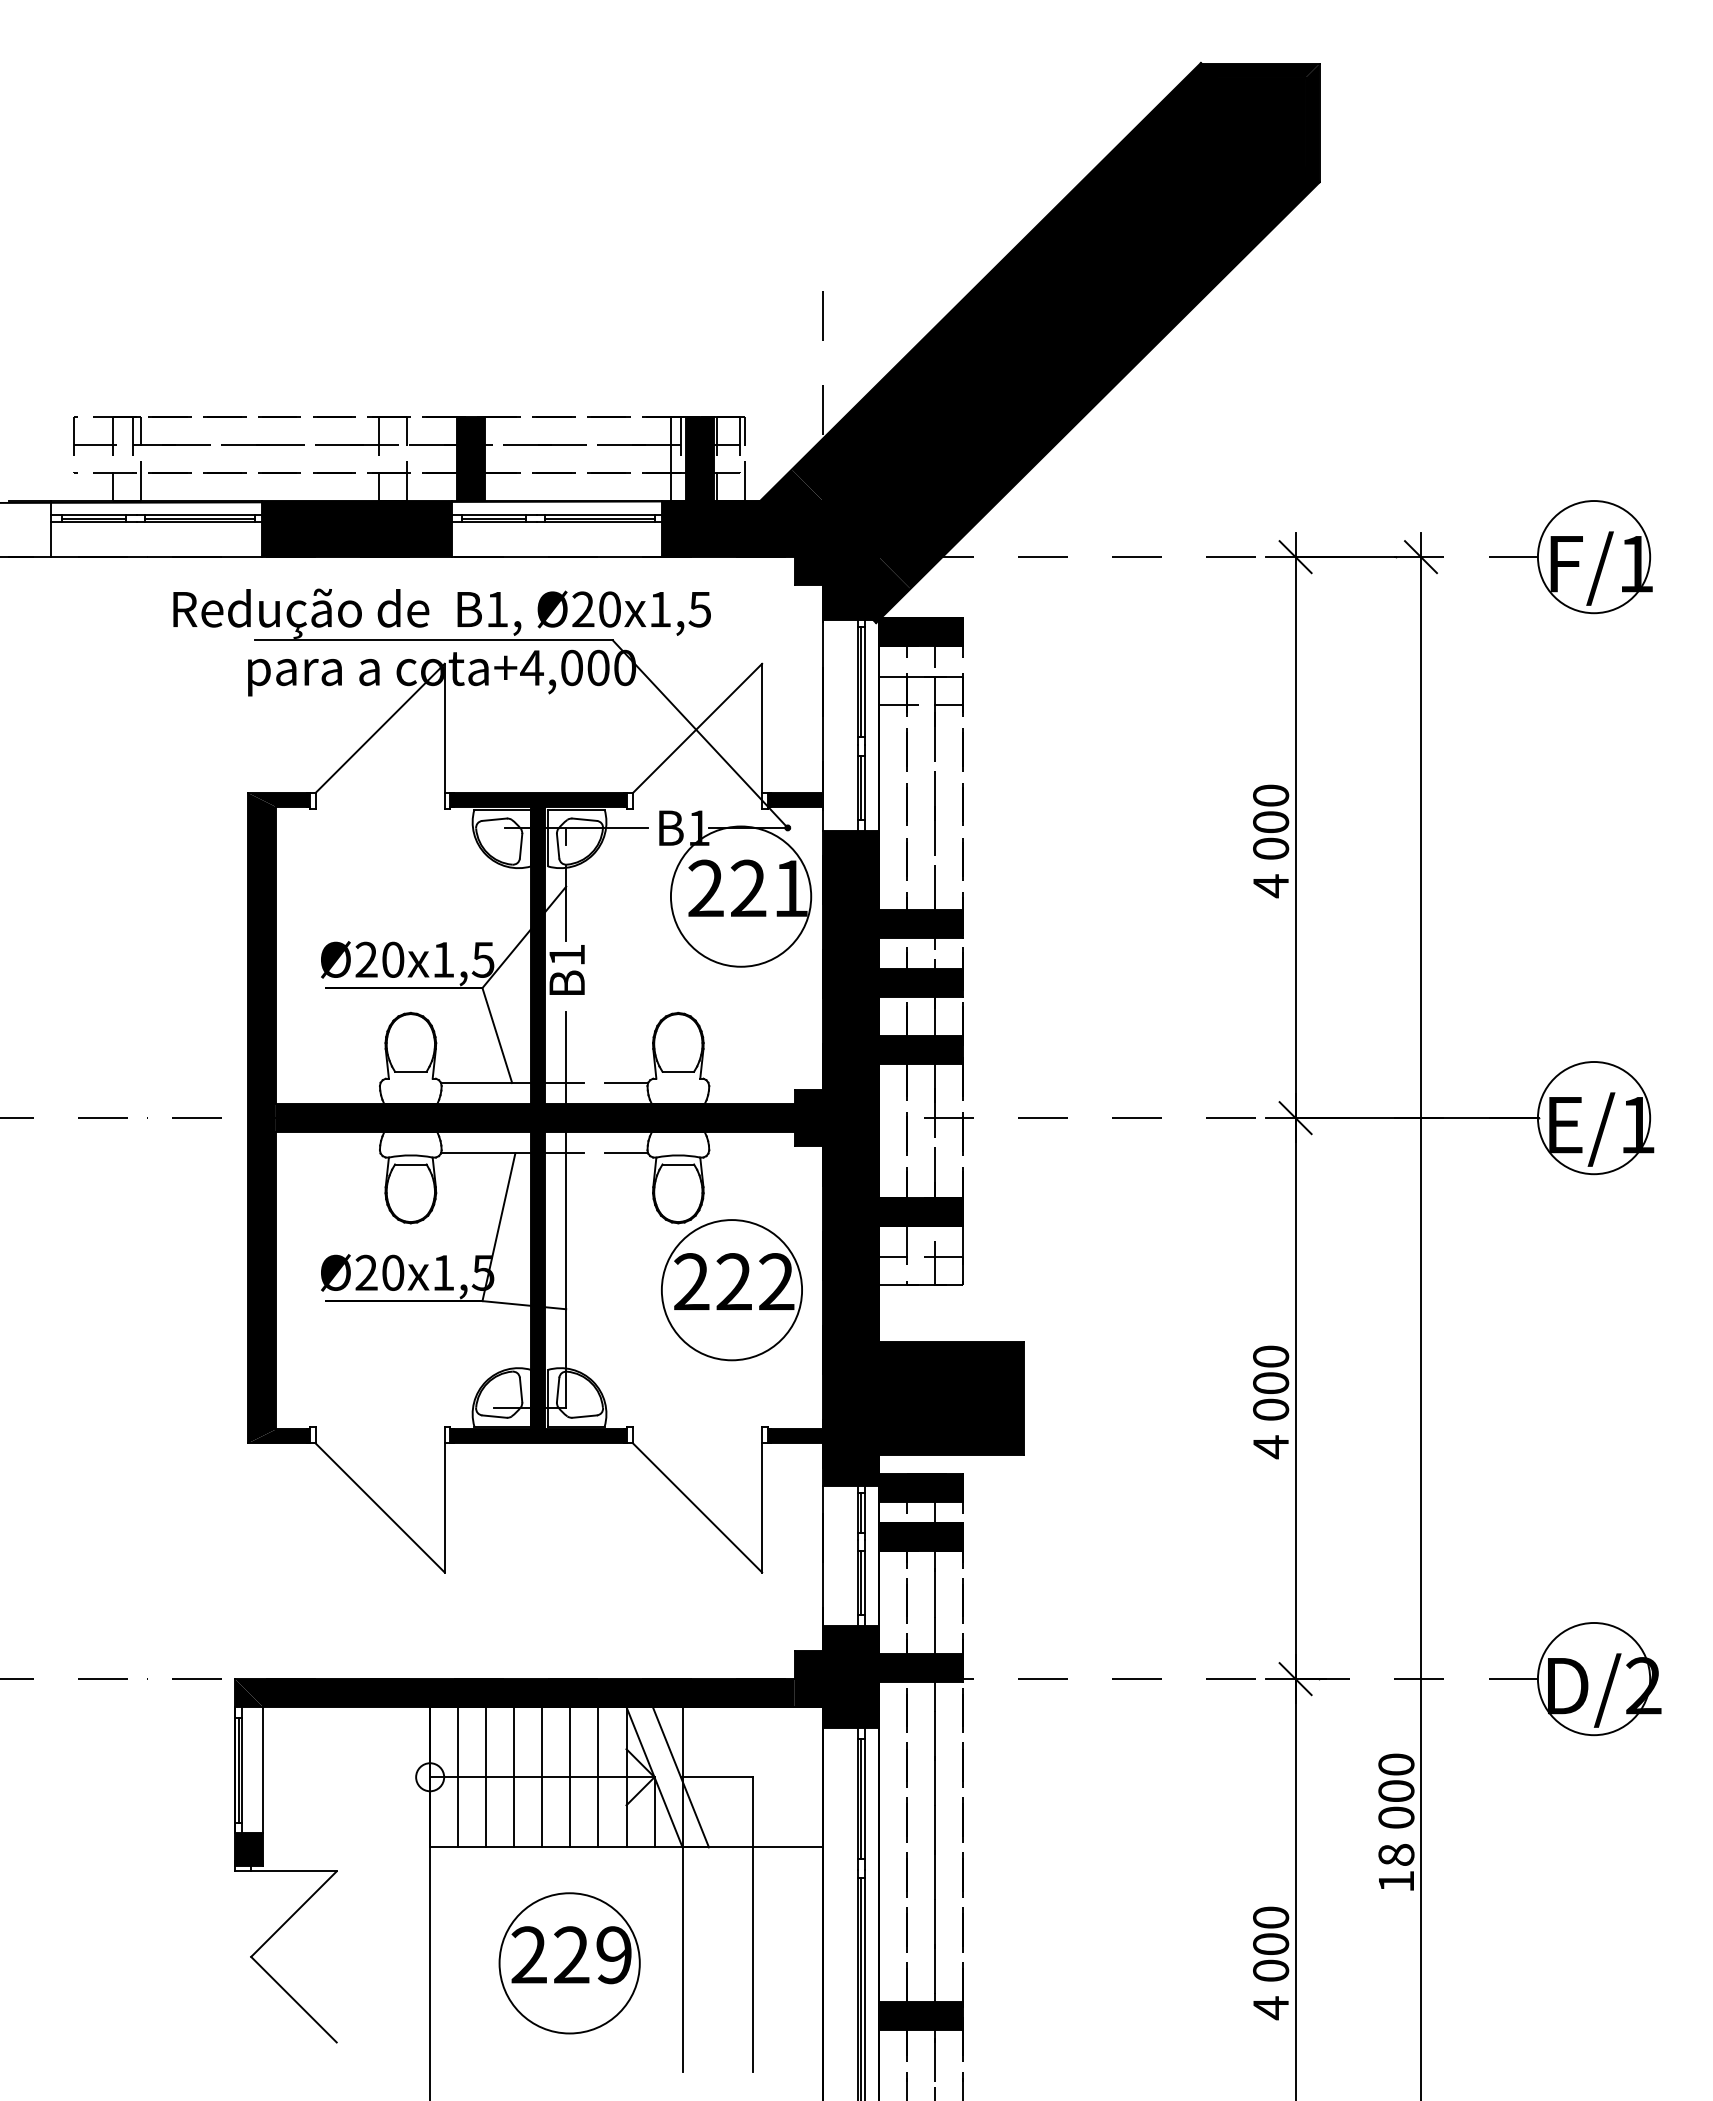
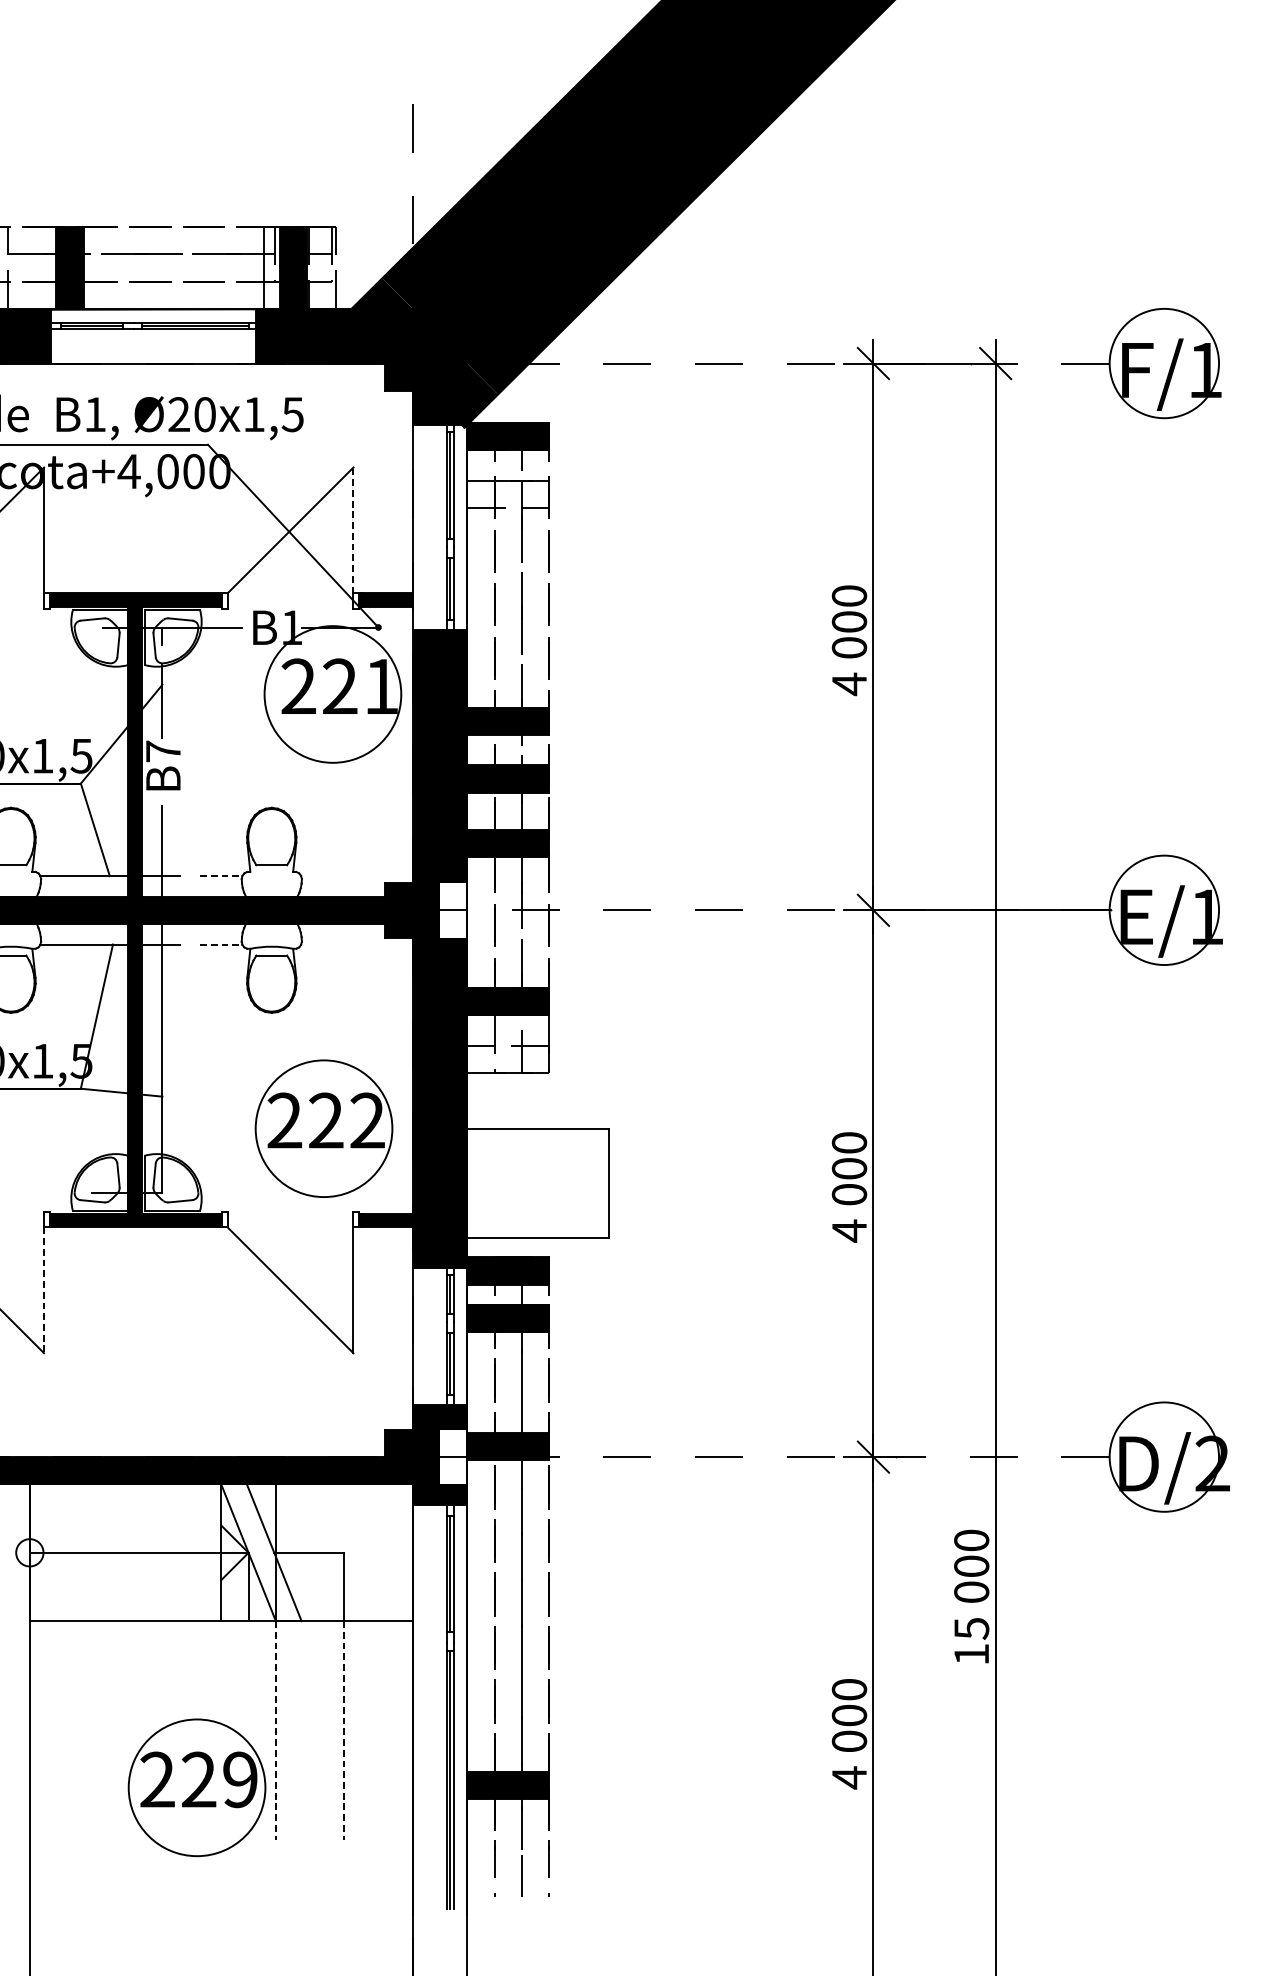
line: (762, 728) -> (353, 530), solid -> dashed
text: (566, 954) -> (162, 750), 1 -> 7
line: (626, 1083) -> (221, 876), solid -> dashed
fill: (864, 1118) -> (453, 910), removed
line: (626, 1153) -> (221, 944), solid -> dashed
part: (731, 1290) -> (323, 1129), moved
fill: (937, 1398) -> (524, 1183), removed
line: (444, 1507) -> (43, 1289), solid -> dashed
fill: (864, 1679) -> (453, 1457), removed
line: (458, 1777) -> (57, 1553), removed
line: (486, 1777) -> (84, 1553), removed
line: (514, 1777) -> (112, 1553), removed
line: (542, 1777) -> (139, 1553), removed
line: (570, 1777) -> (166, 1553), removed
line: (598, 1777) -> (193, 1553), removed
text: (1396, 1855) -> (971, 1629), 18 -> 15
line: (682, 1960) -> (275, 1731), solid -> dashed
line: (752, 1960) -> (344, 1731), solid -> dashed
part: (569, 1963) -> (196, 1787), moved

